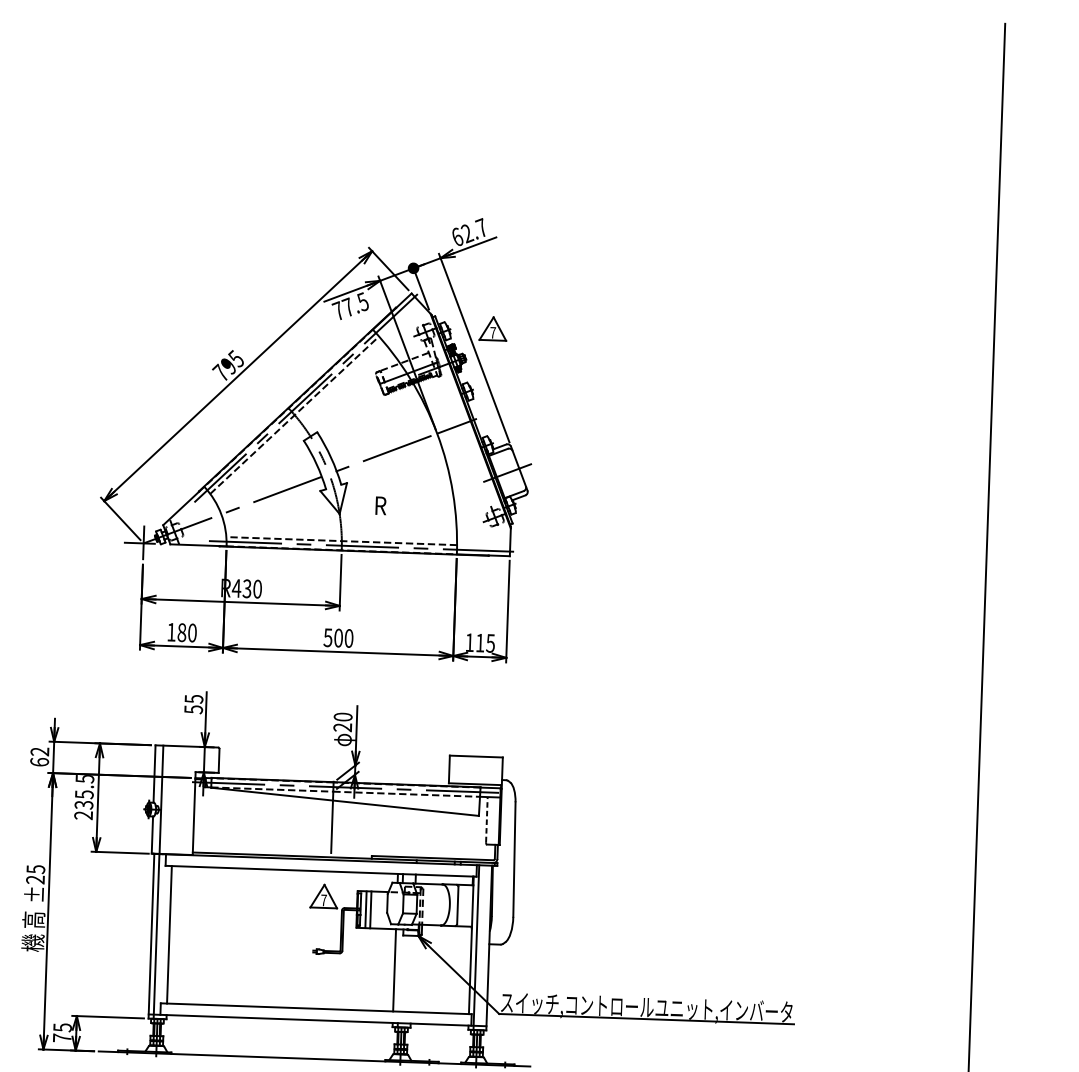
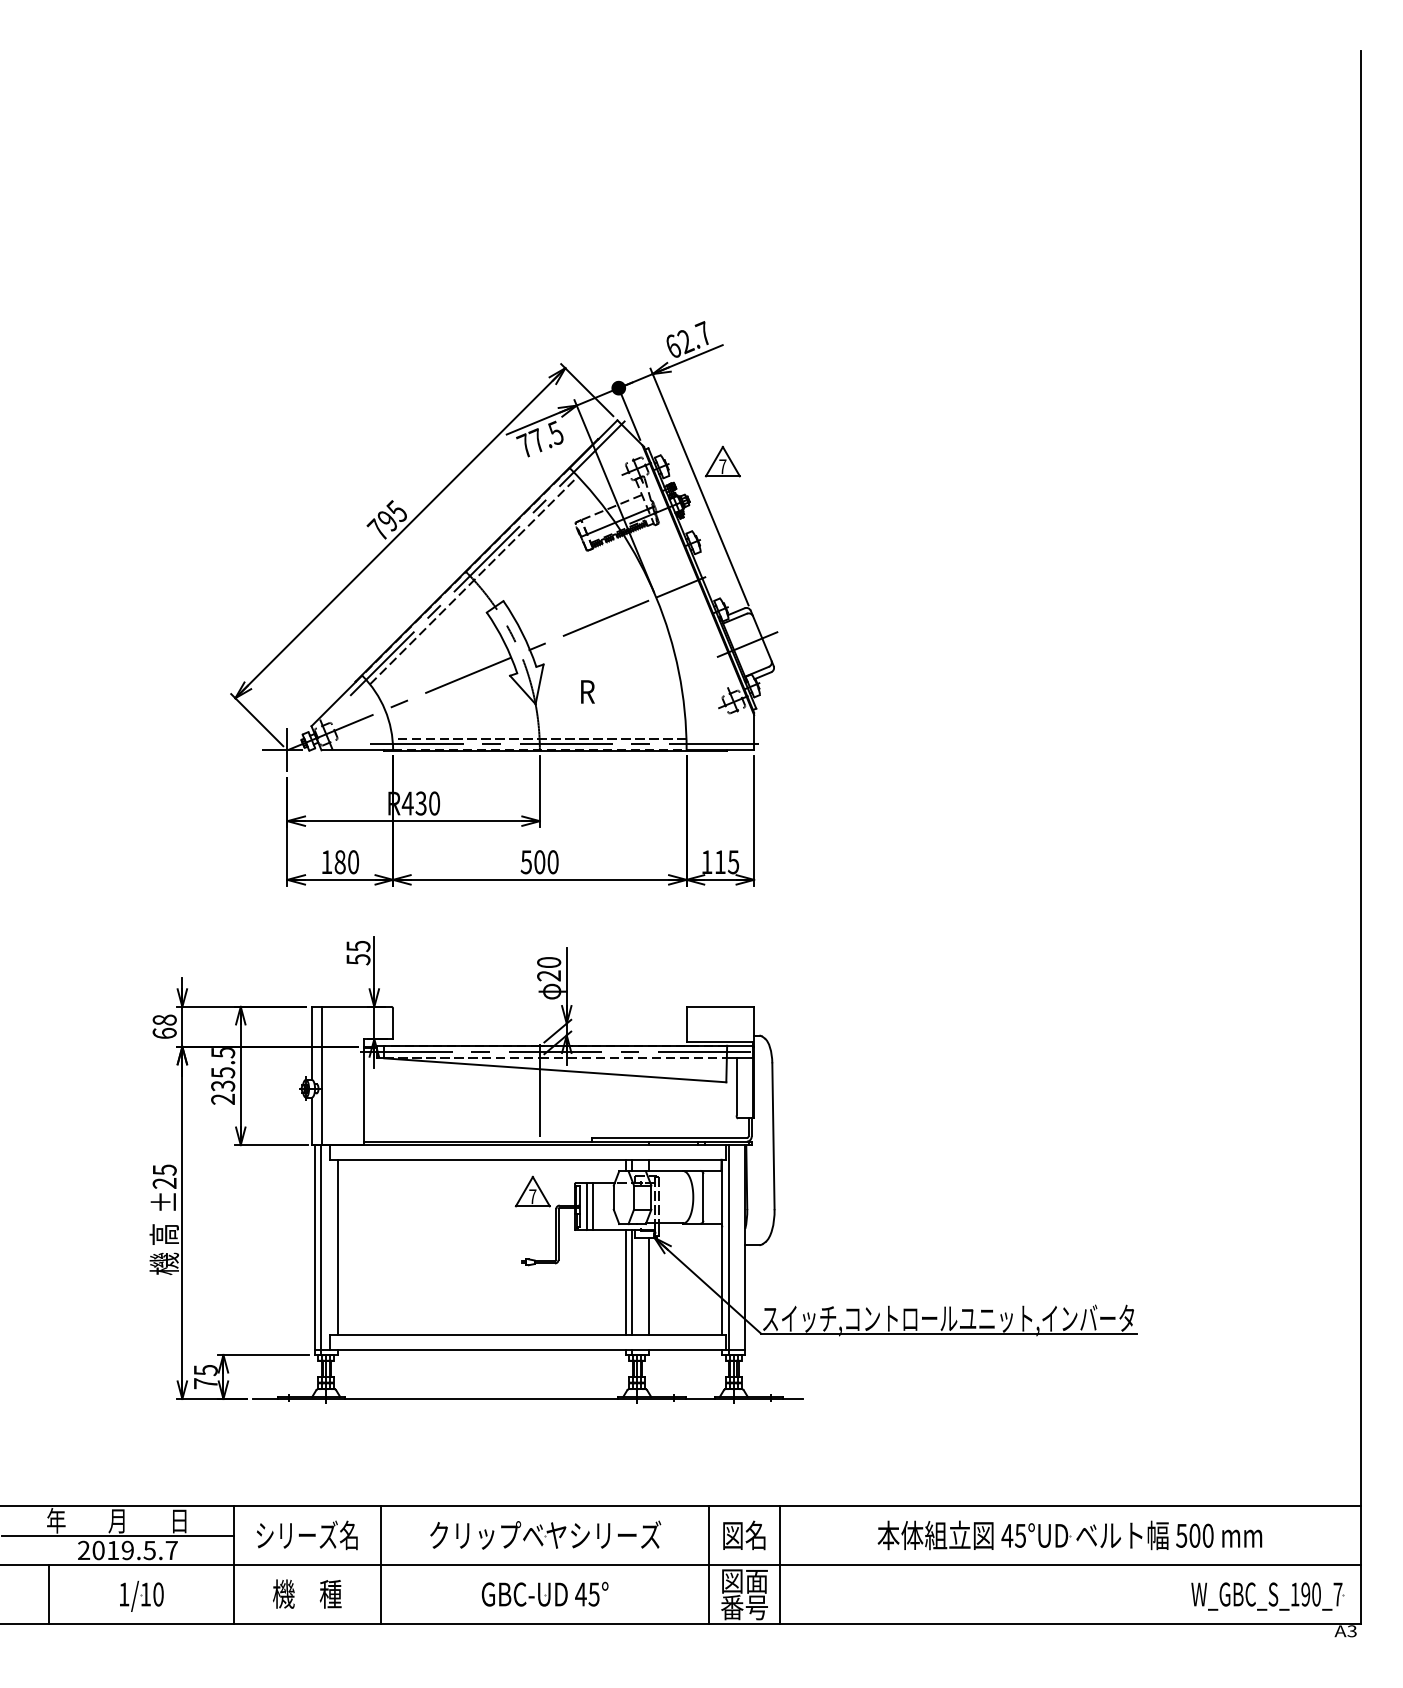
text: (39, 751) -> (164, 1019), 62 -> 68
line: (486, 819) -> (736, 1086), dashed -> solid
line: (399, 970) -> (632, 1282), added
line: (412, 974) -> (648, 1286), added

